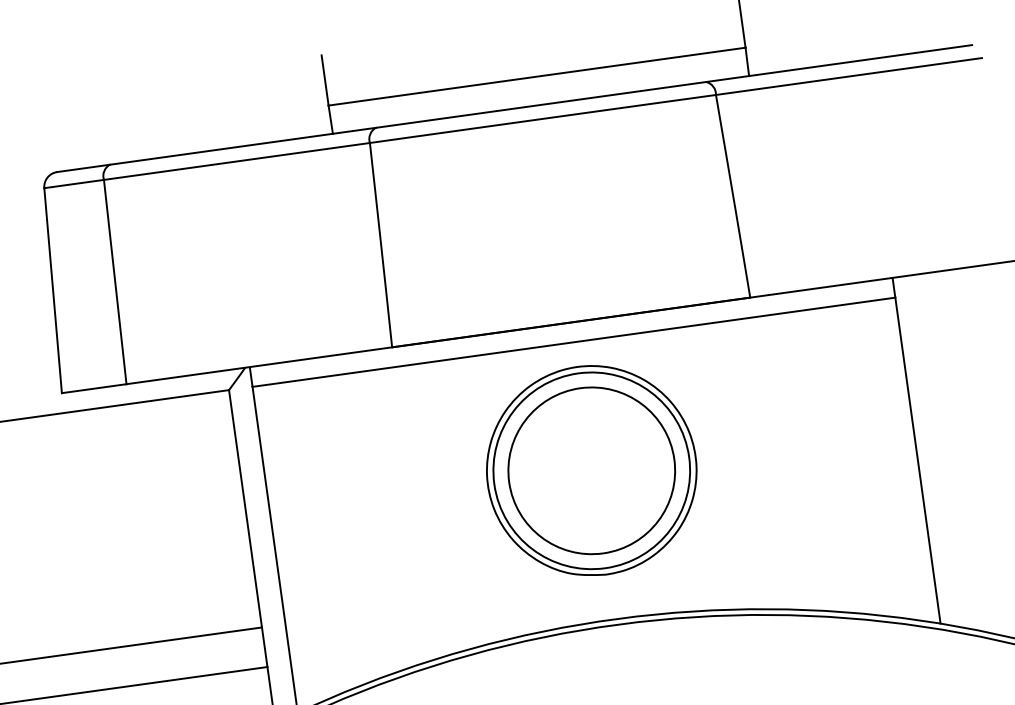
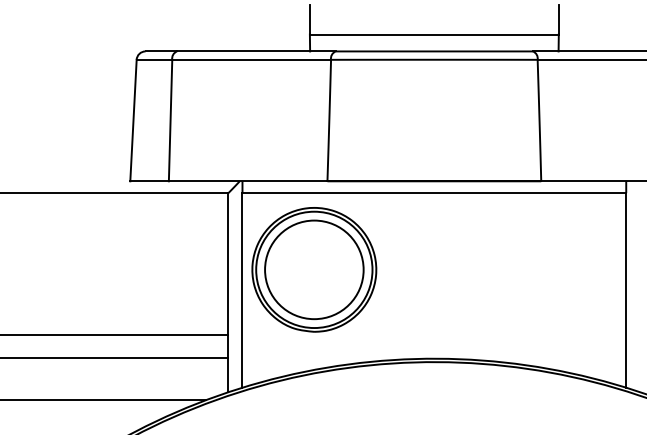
part: (591, 470) -> (314, 269), moved

